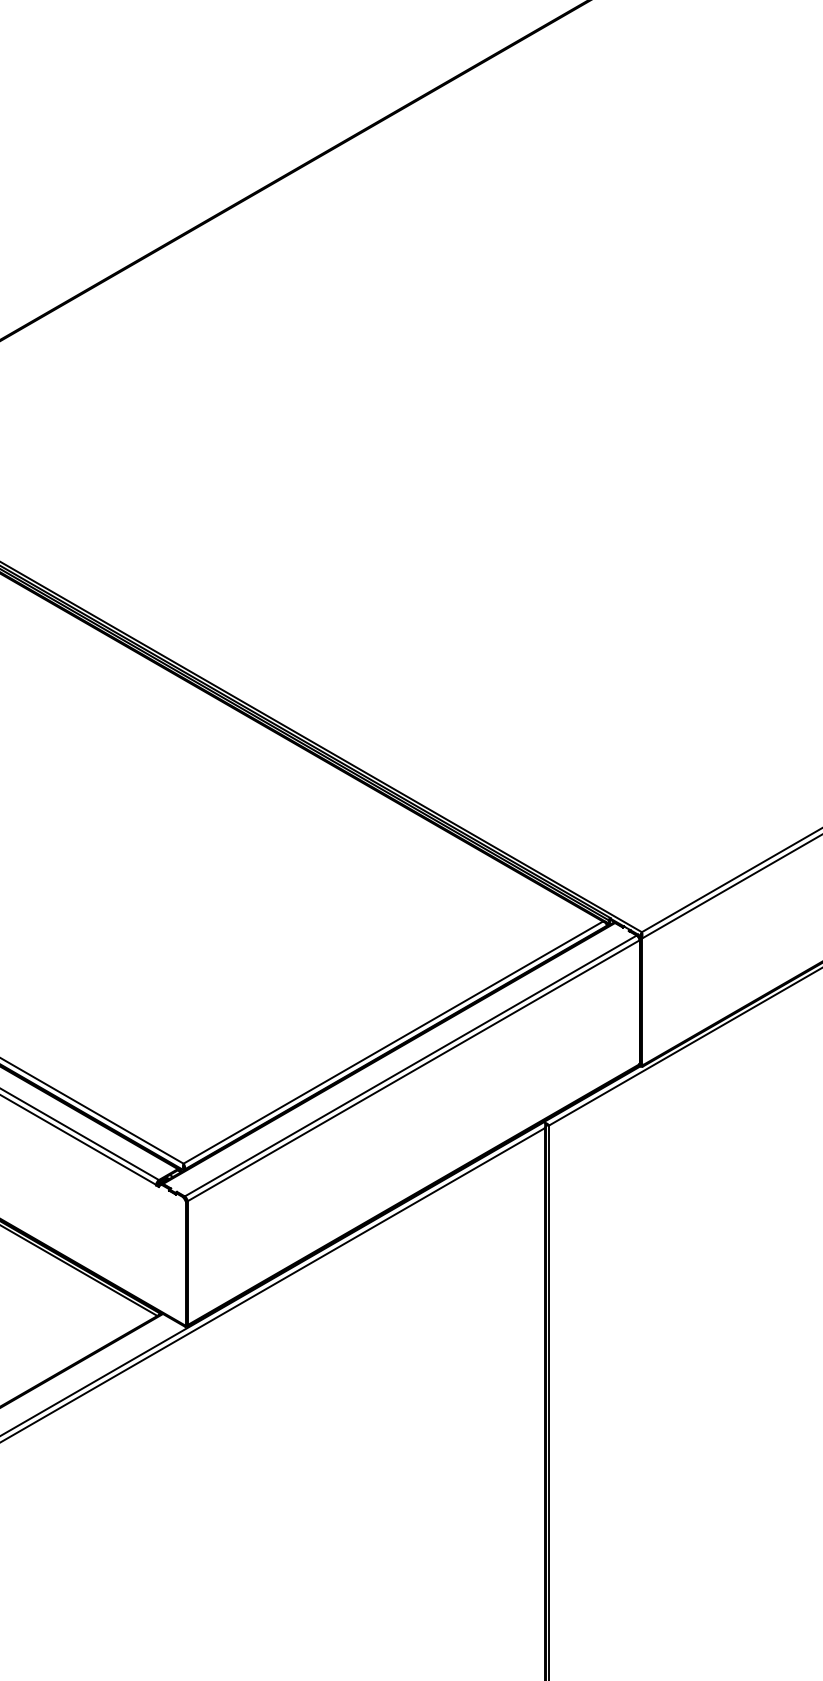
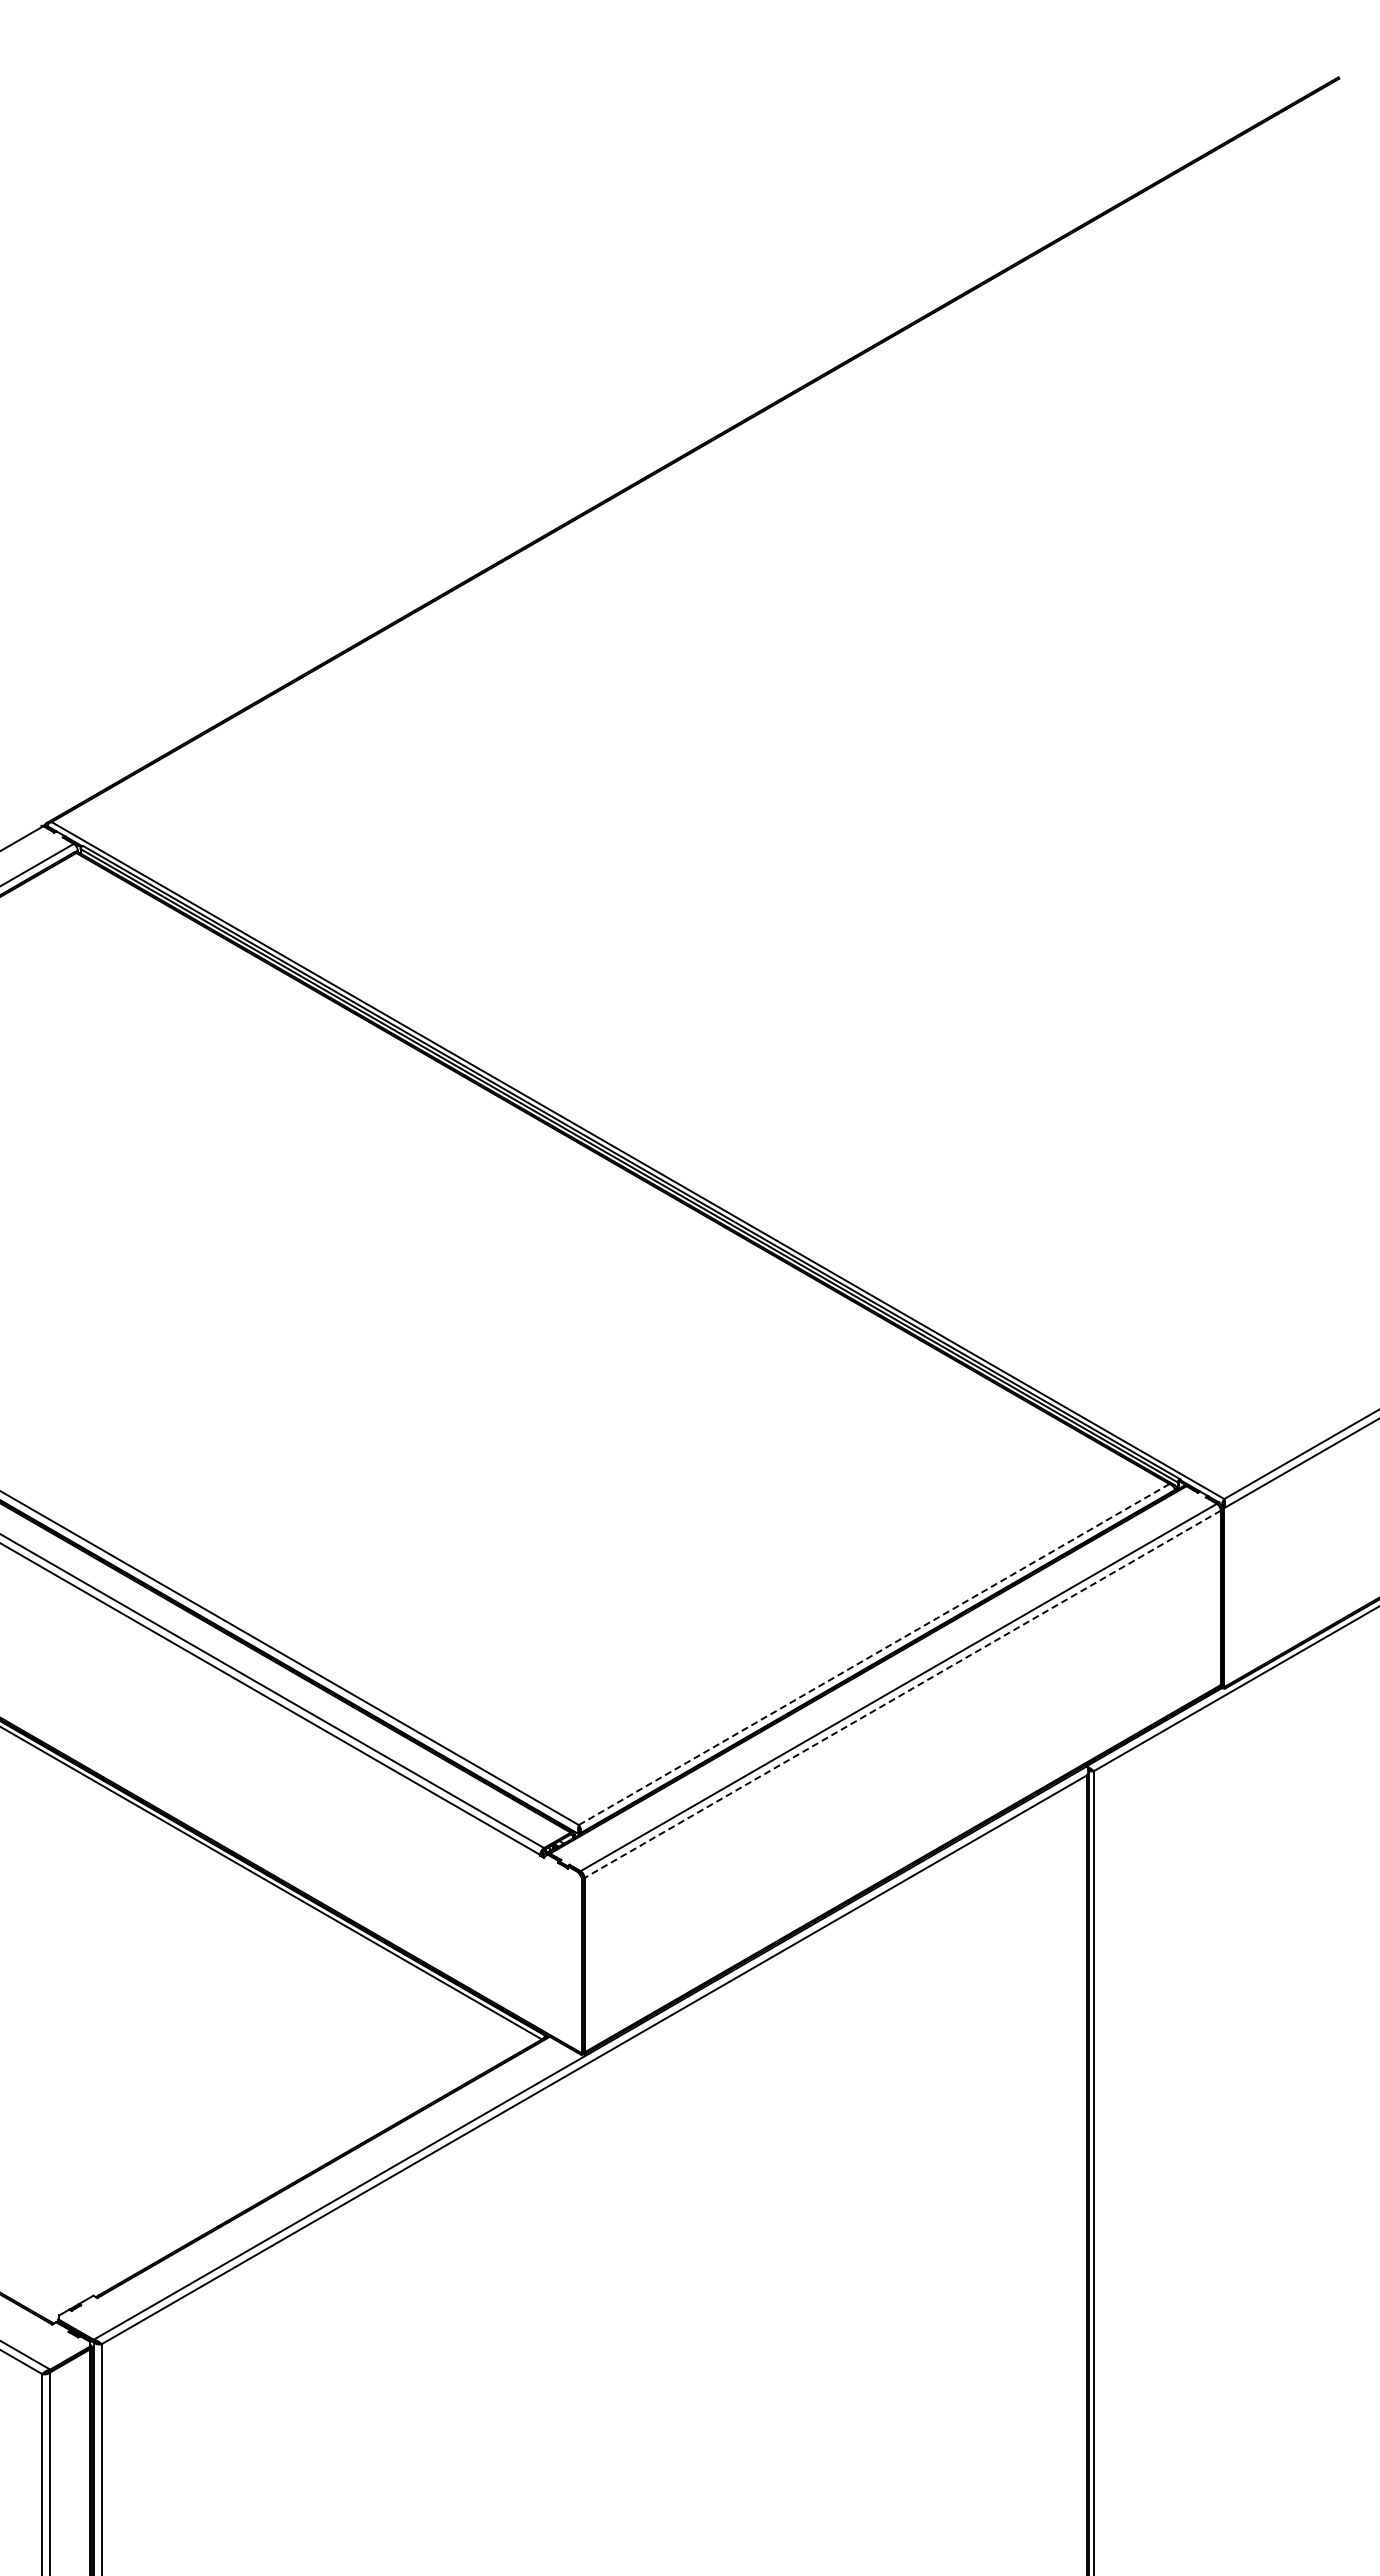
line: (393, 1042) -> (874, 1654), solid -> dashed
line: (413, 1070) -> (902, 1694), solid -> dashed

